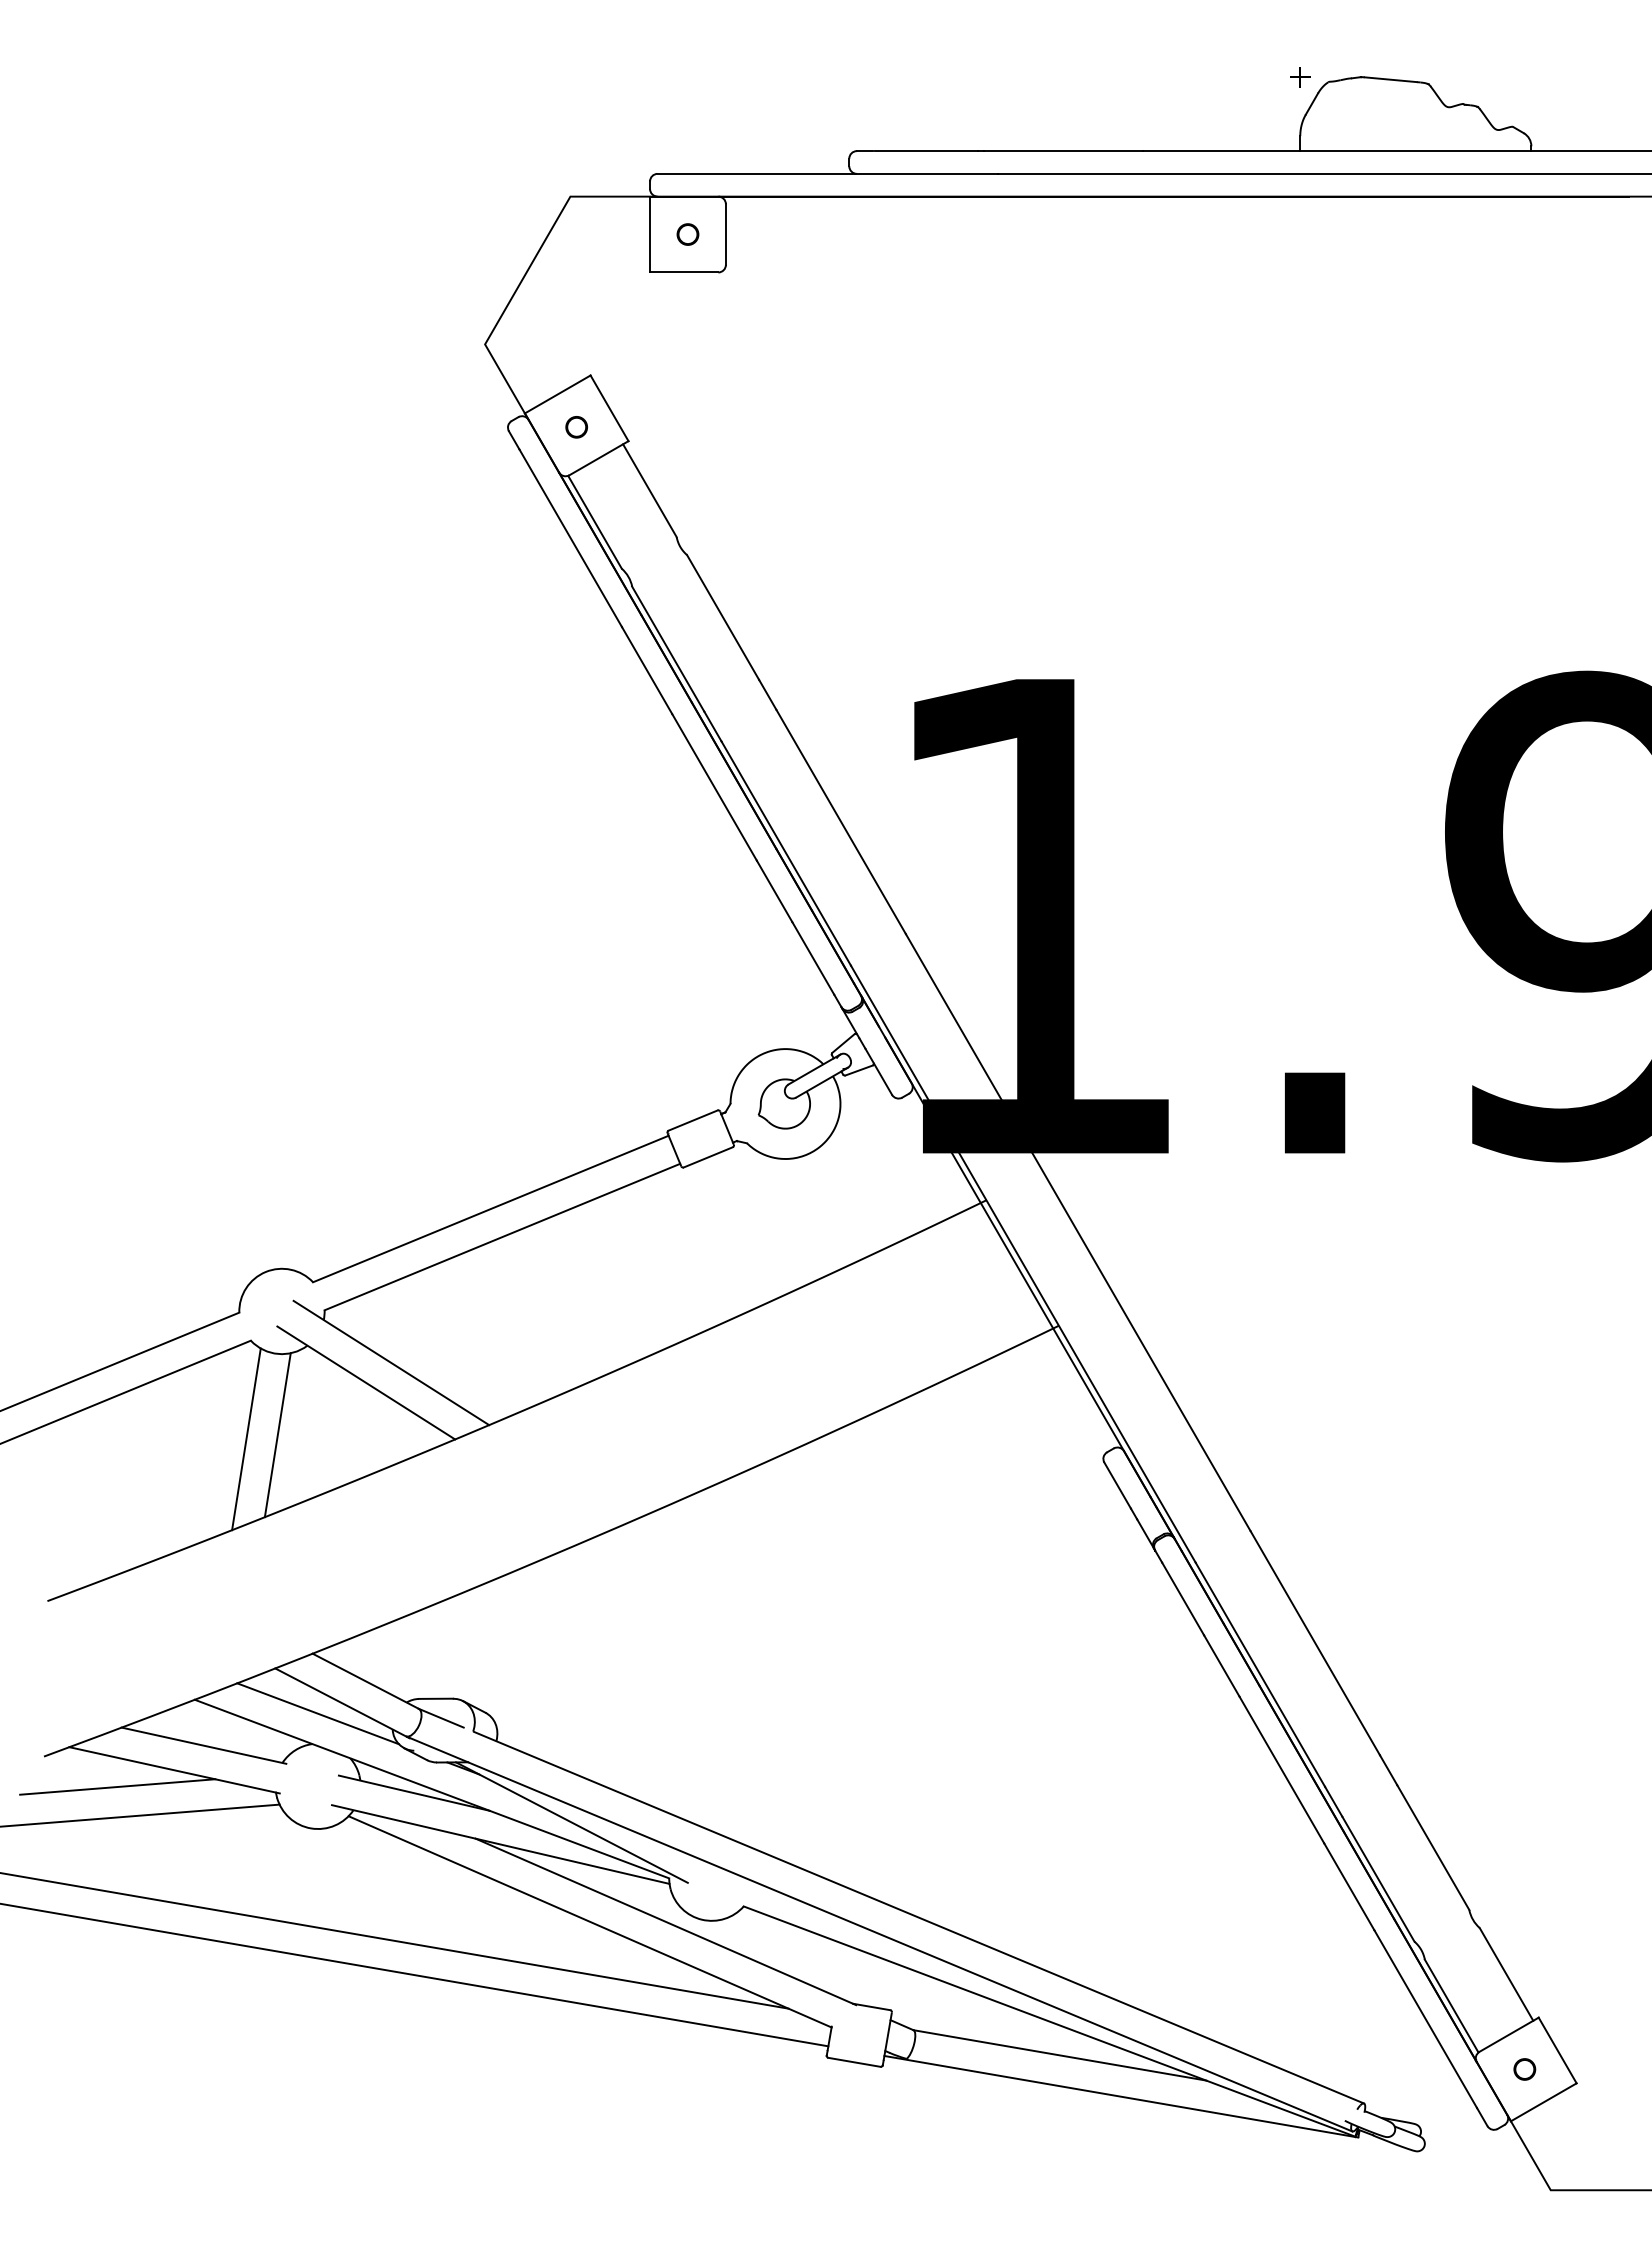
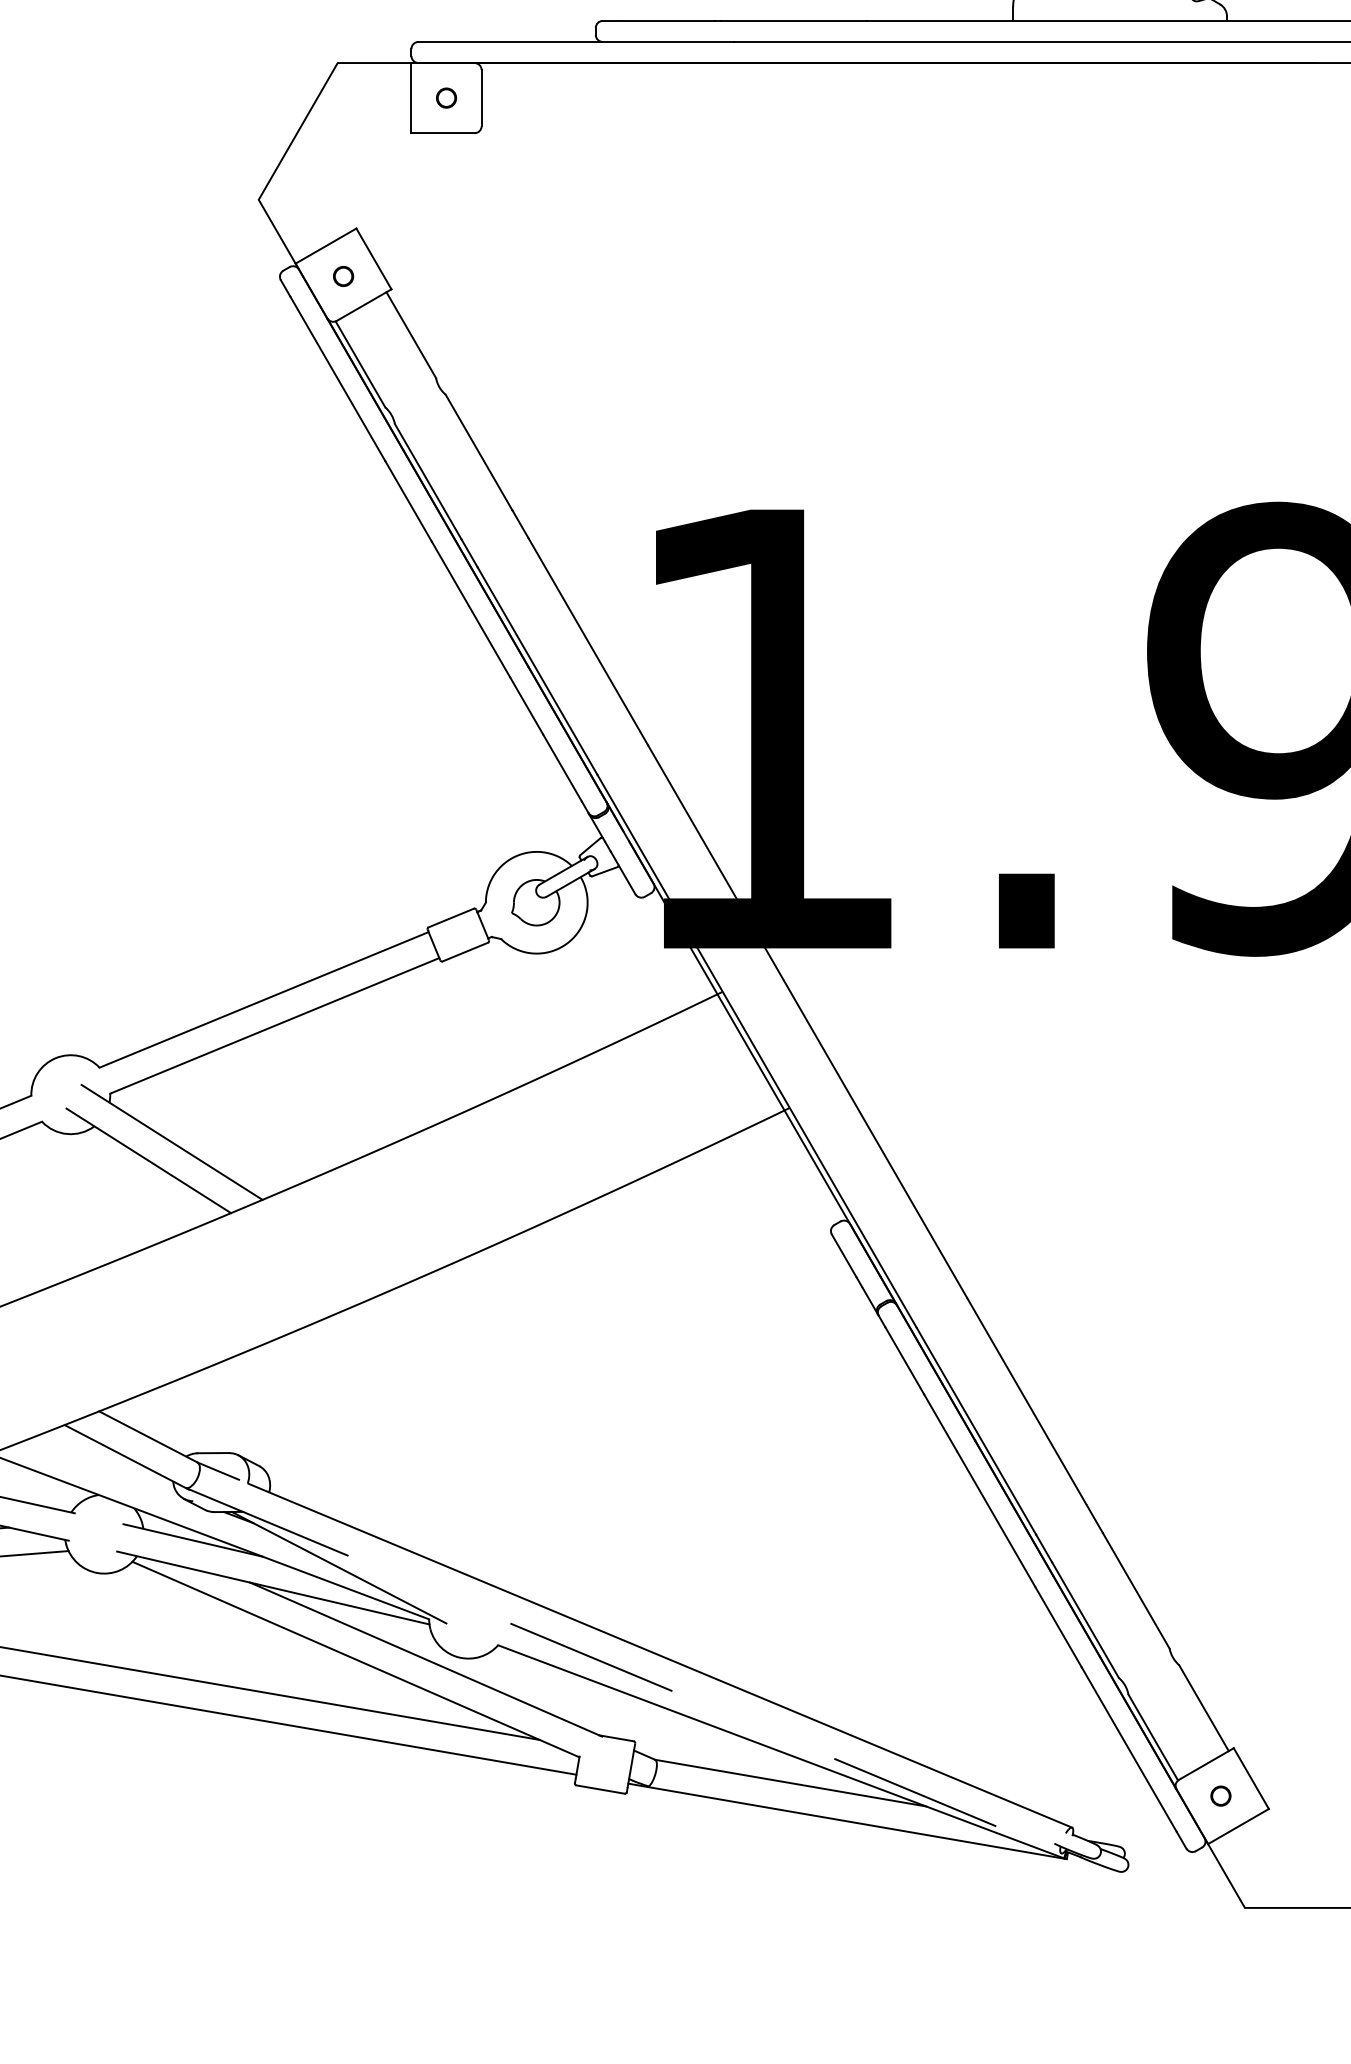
line: (277, 1435) -> (66, 1209), removed
line: (246, 1439) -> (37, 1213), removed
line: (317, 1713) -> (103, 1466), removed
line: (880, 1934) -> (624, 1671), solid -> dashed

